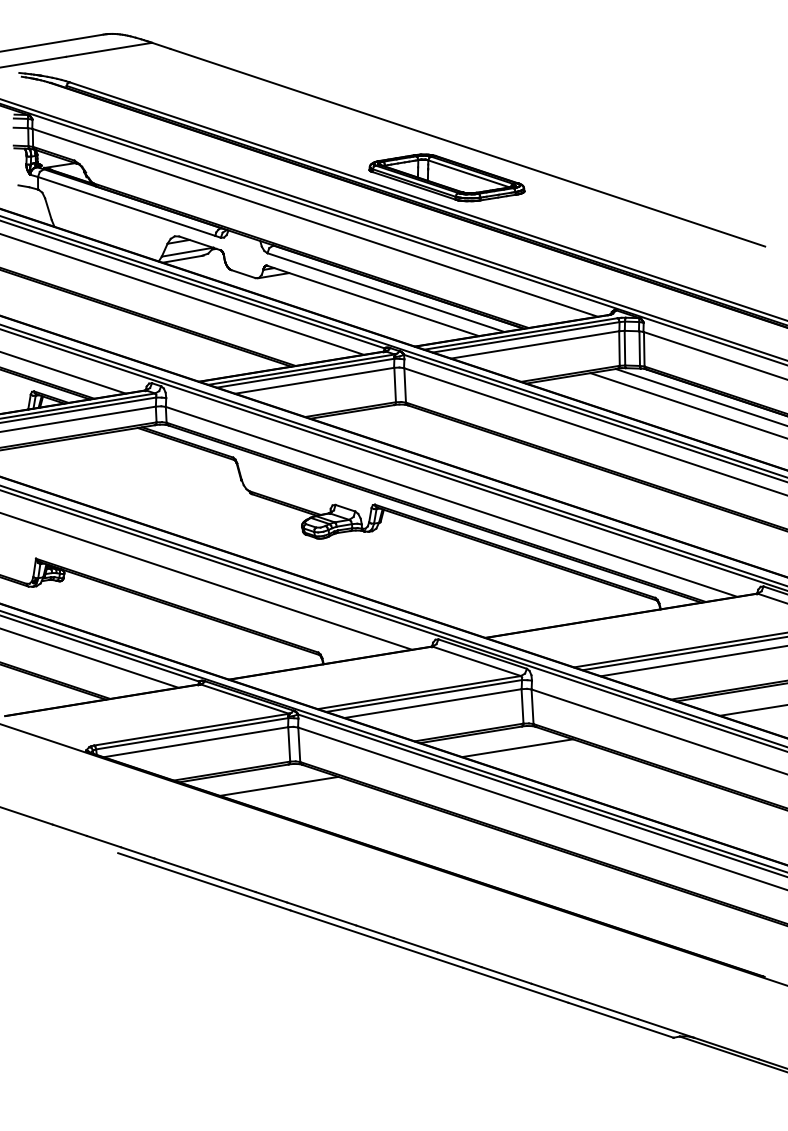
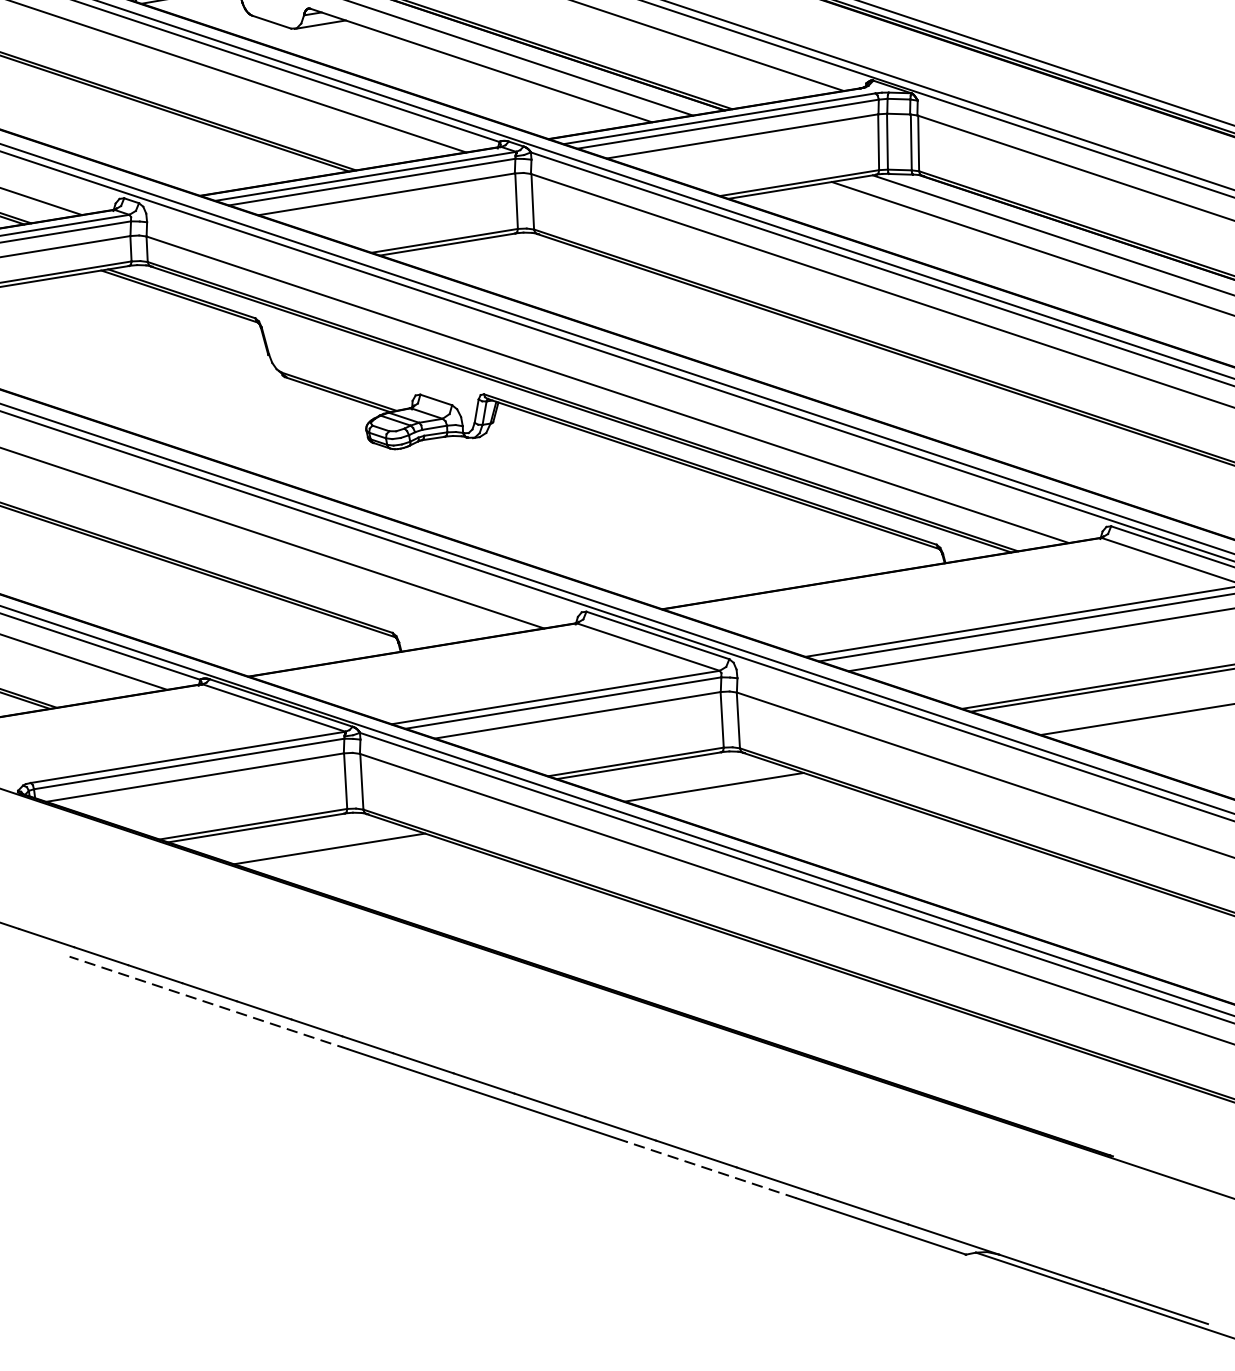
line: (204, 881) -> (208, 1002), solid -> dashed
line: (515, 985) -> (710, 1170), solid -> dashed

